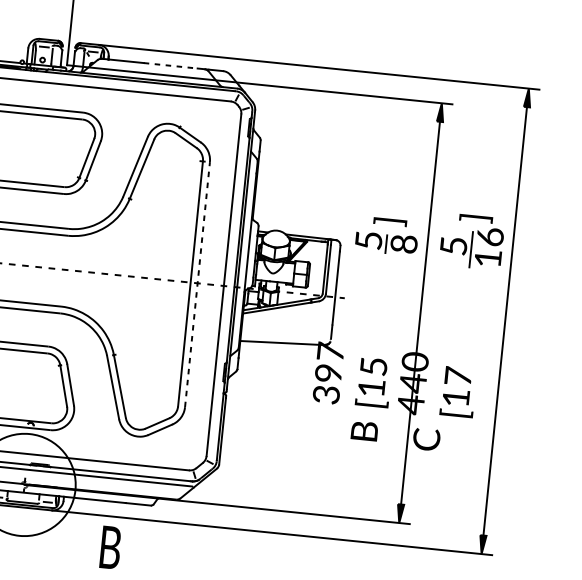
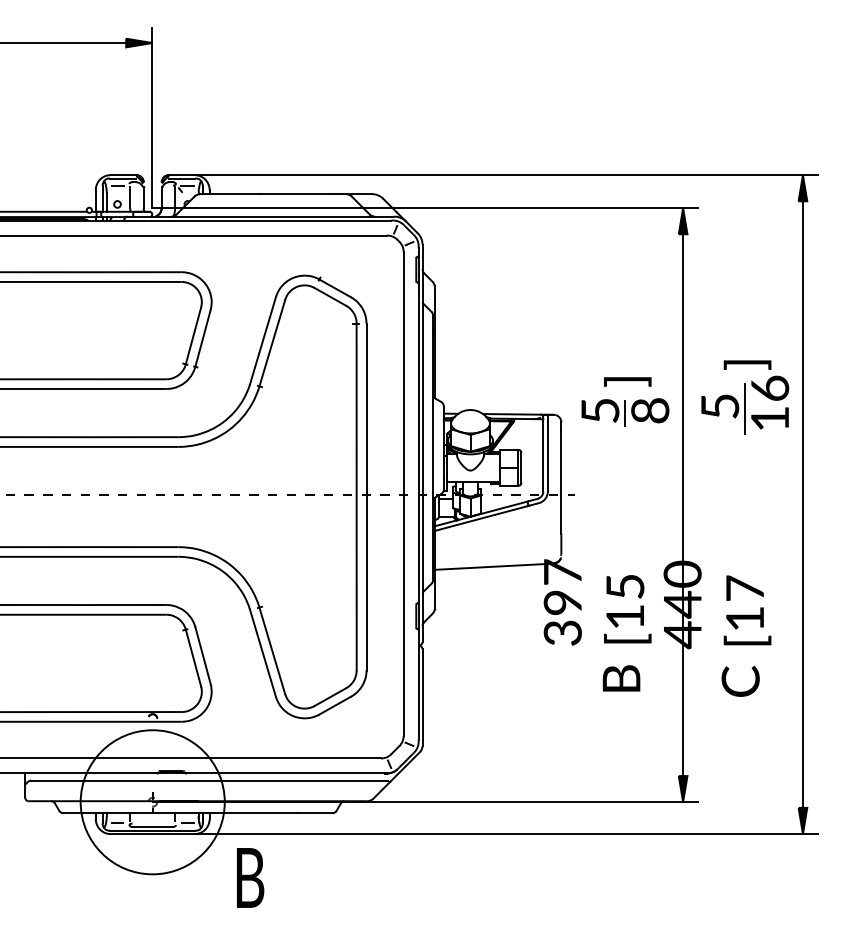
line: (171, 66) -> (298, 194), dashed -> solid
line: (197, 284) -> (366, 496), dashed -> solid
text: (426, 438) -> (740, 680), moved
text: (110, 547) -> (250, 877), moved

